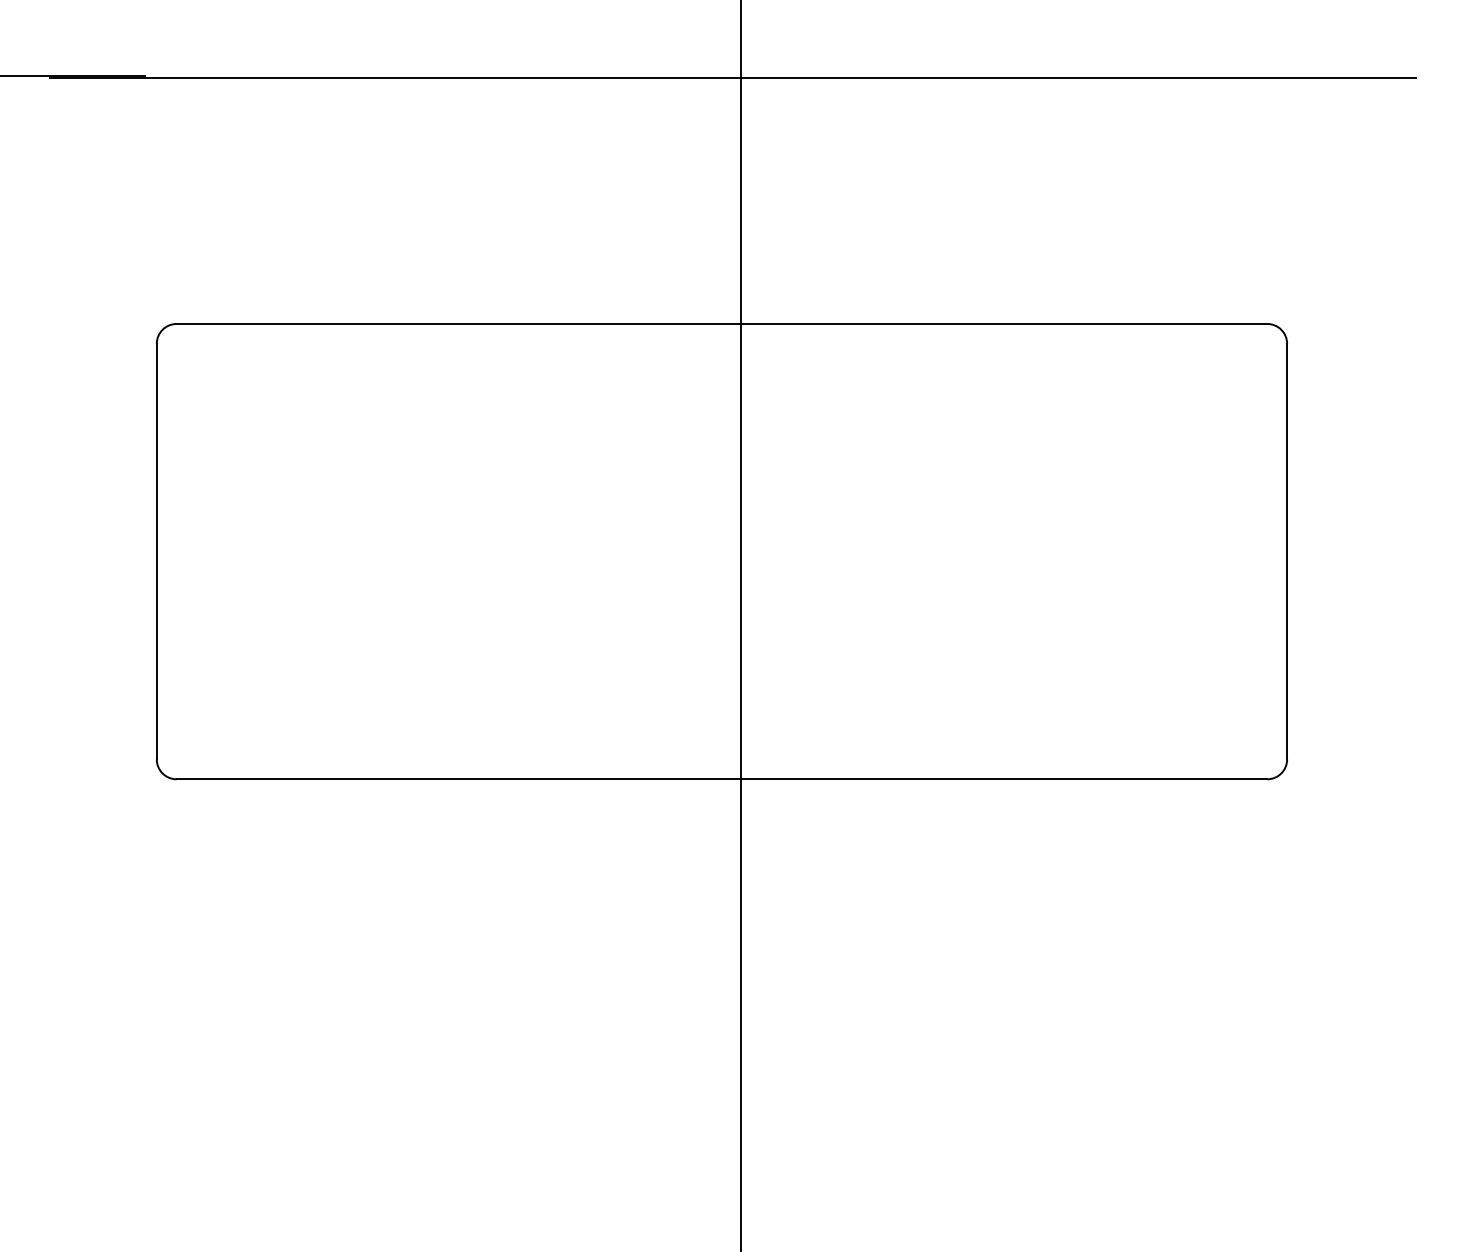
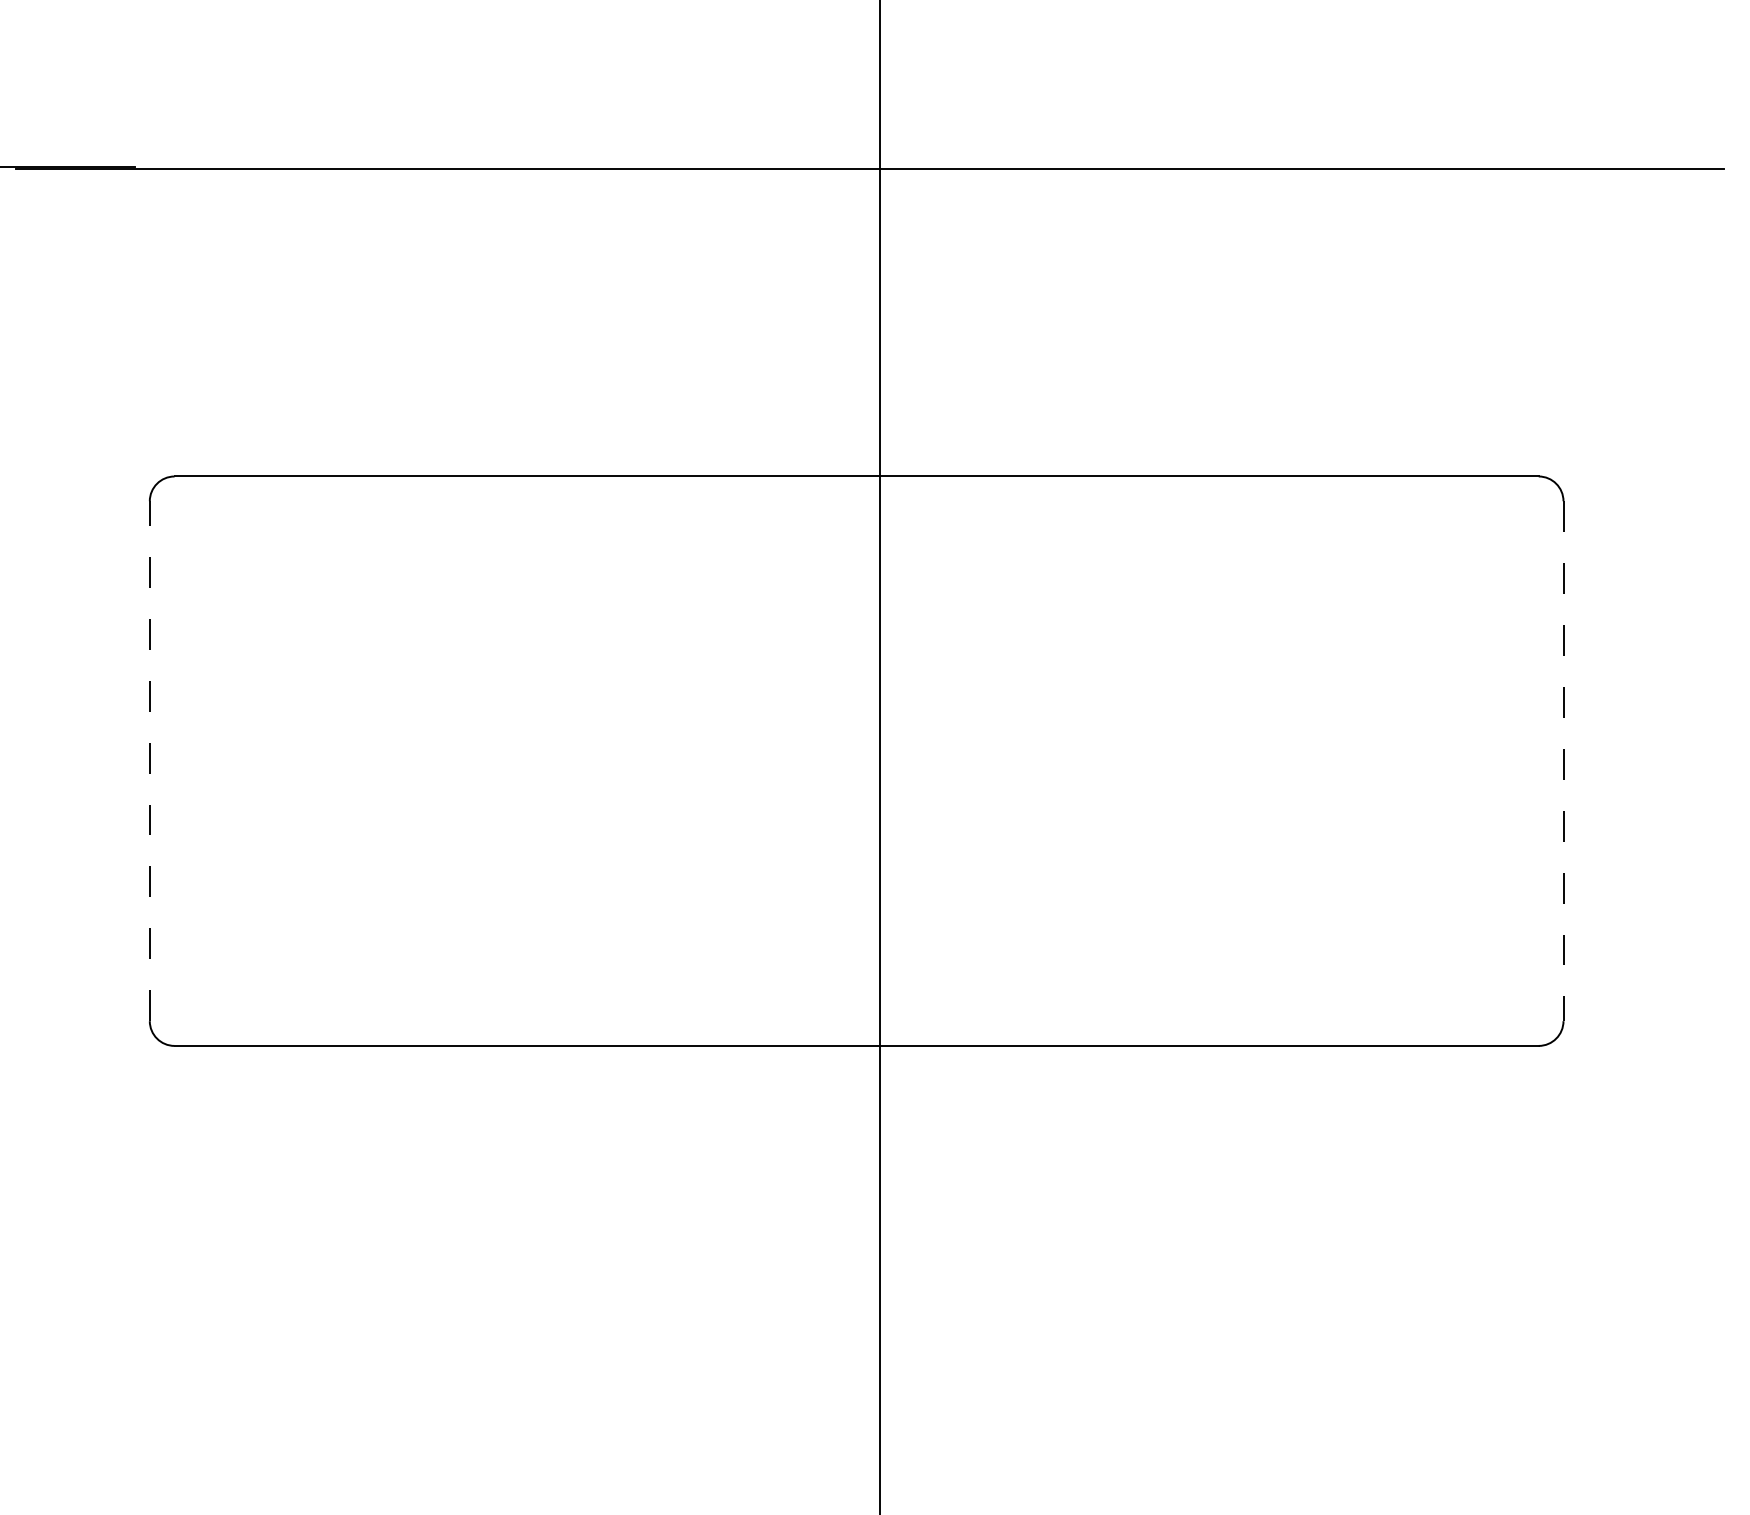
line: (156, 551) -> (149, 761), solid -> dashed
line: (1287, 551) -> (1563, 761), solid -> dashed

